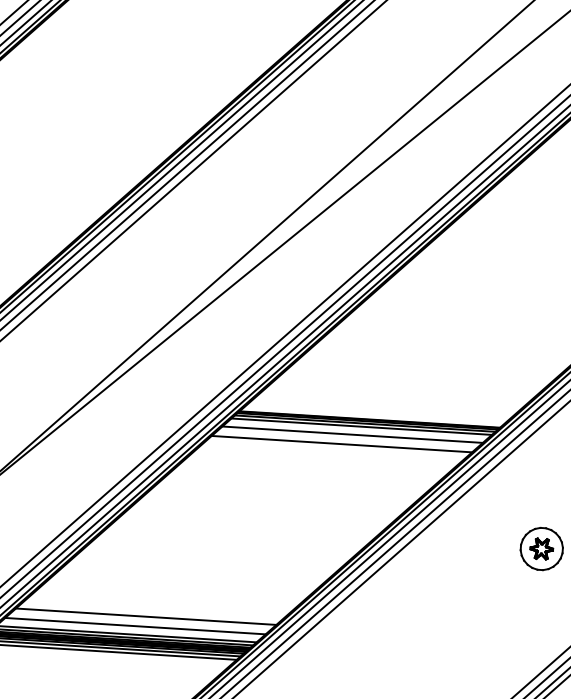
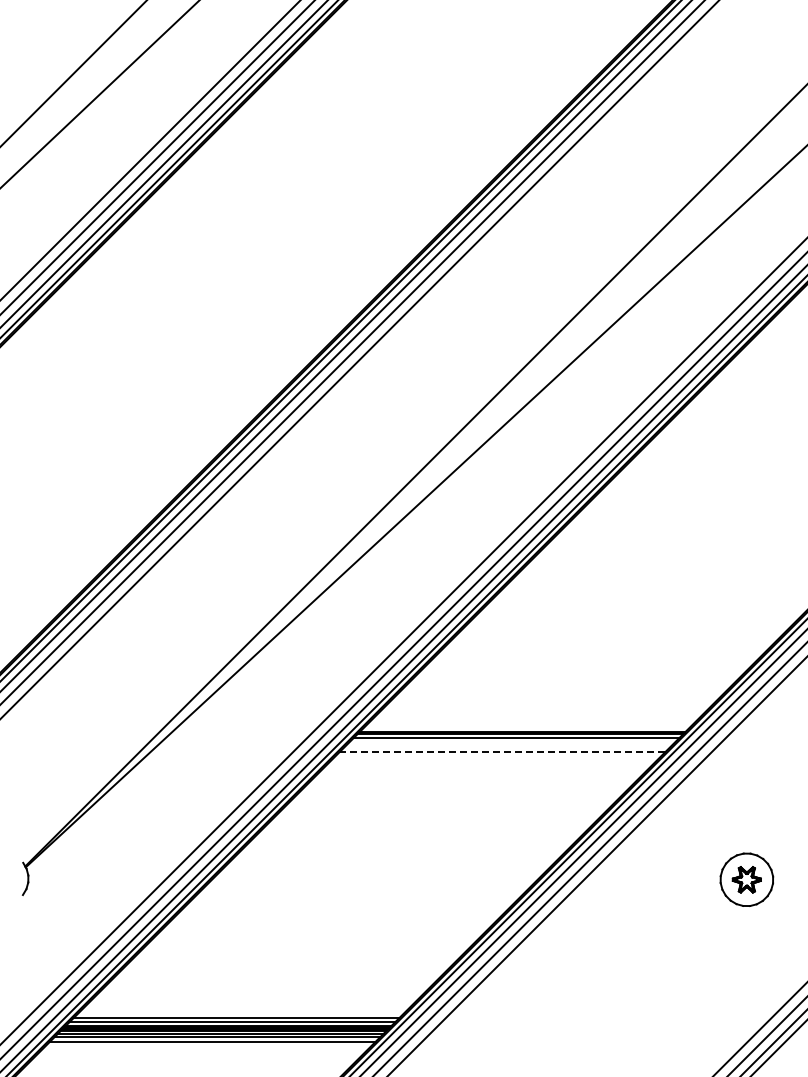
line: (361, 426) -> (512, 741), removed
line: (352, 434) -> (502, 752), solid -> dashed
line: (341, 443) -> (489, 764), removed
line: (146, 617) -> (259, 995), removed
line: (135, 625) -> (246, 1007), removed

